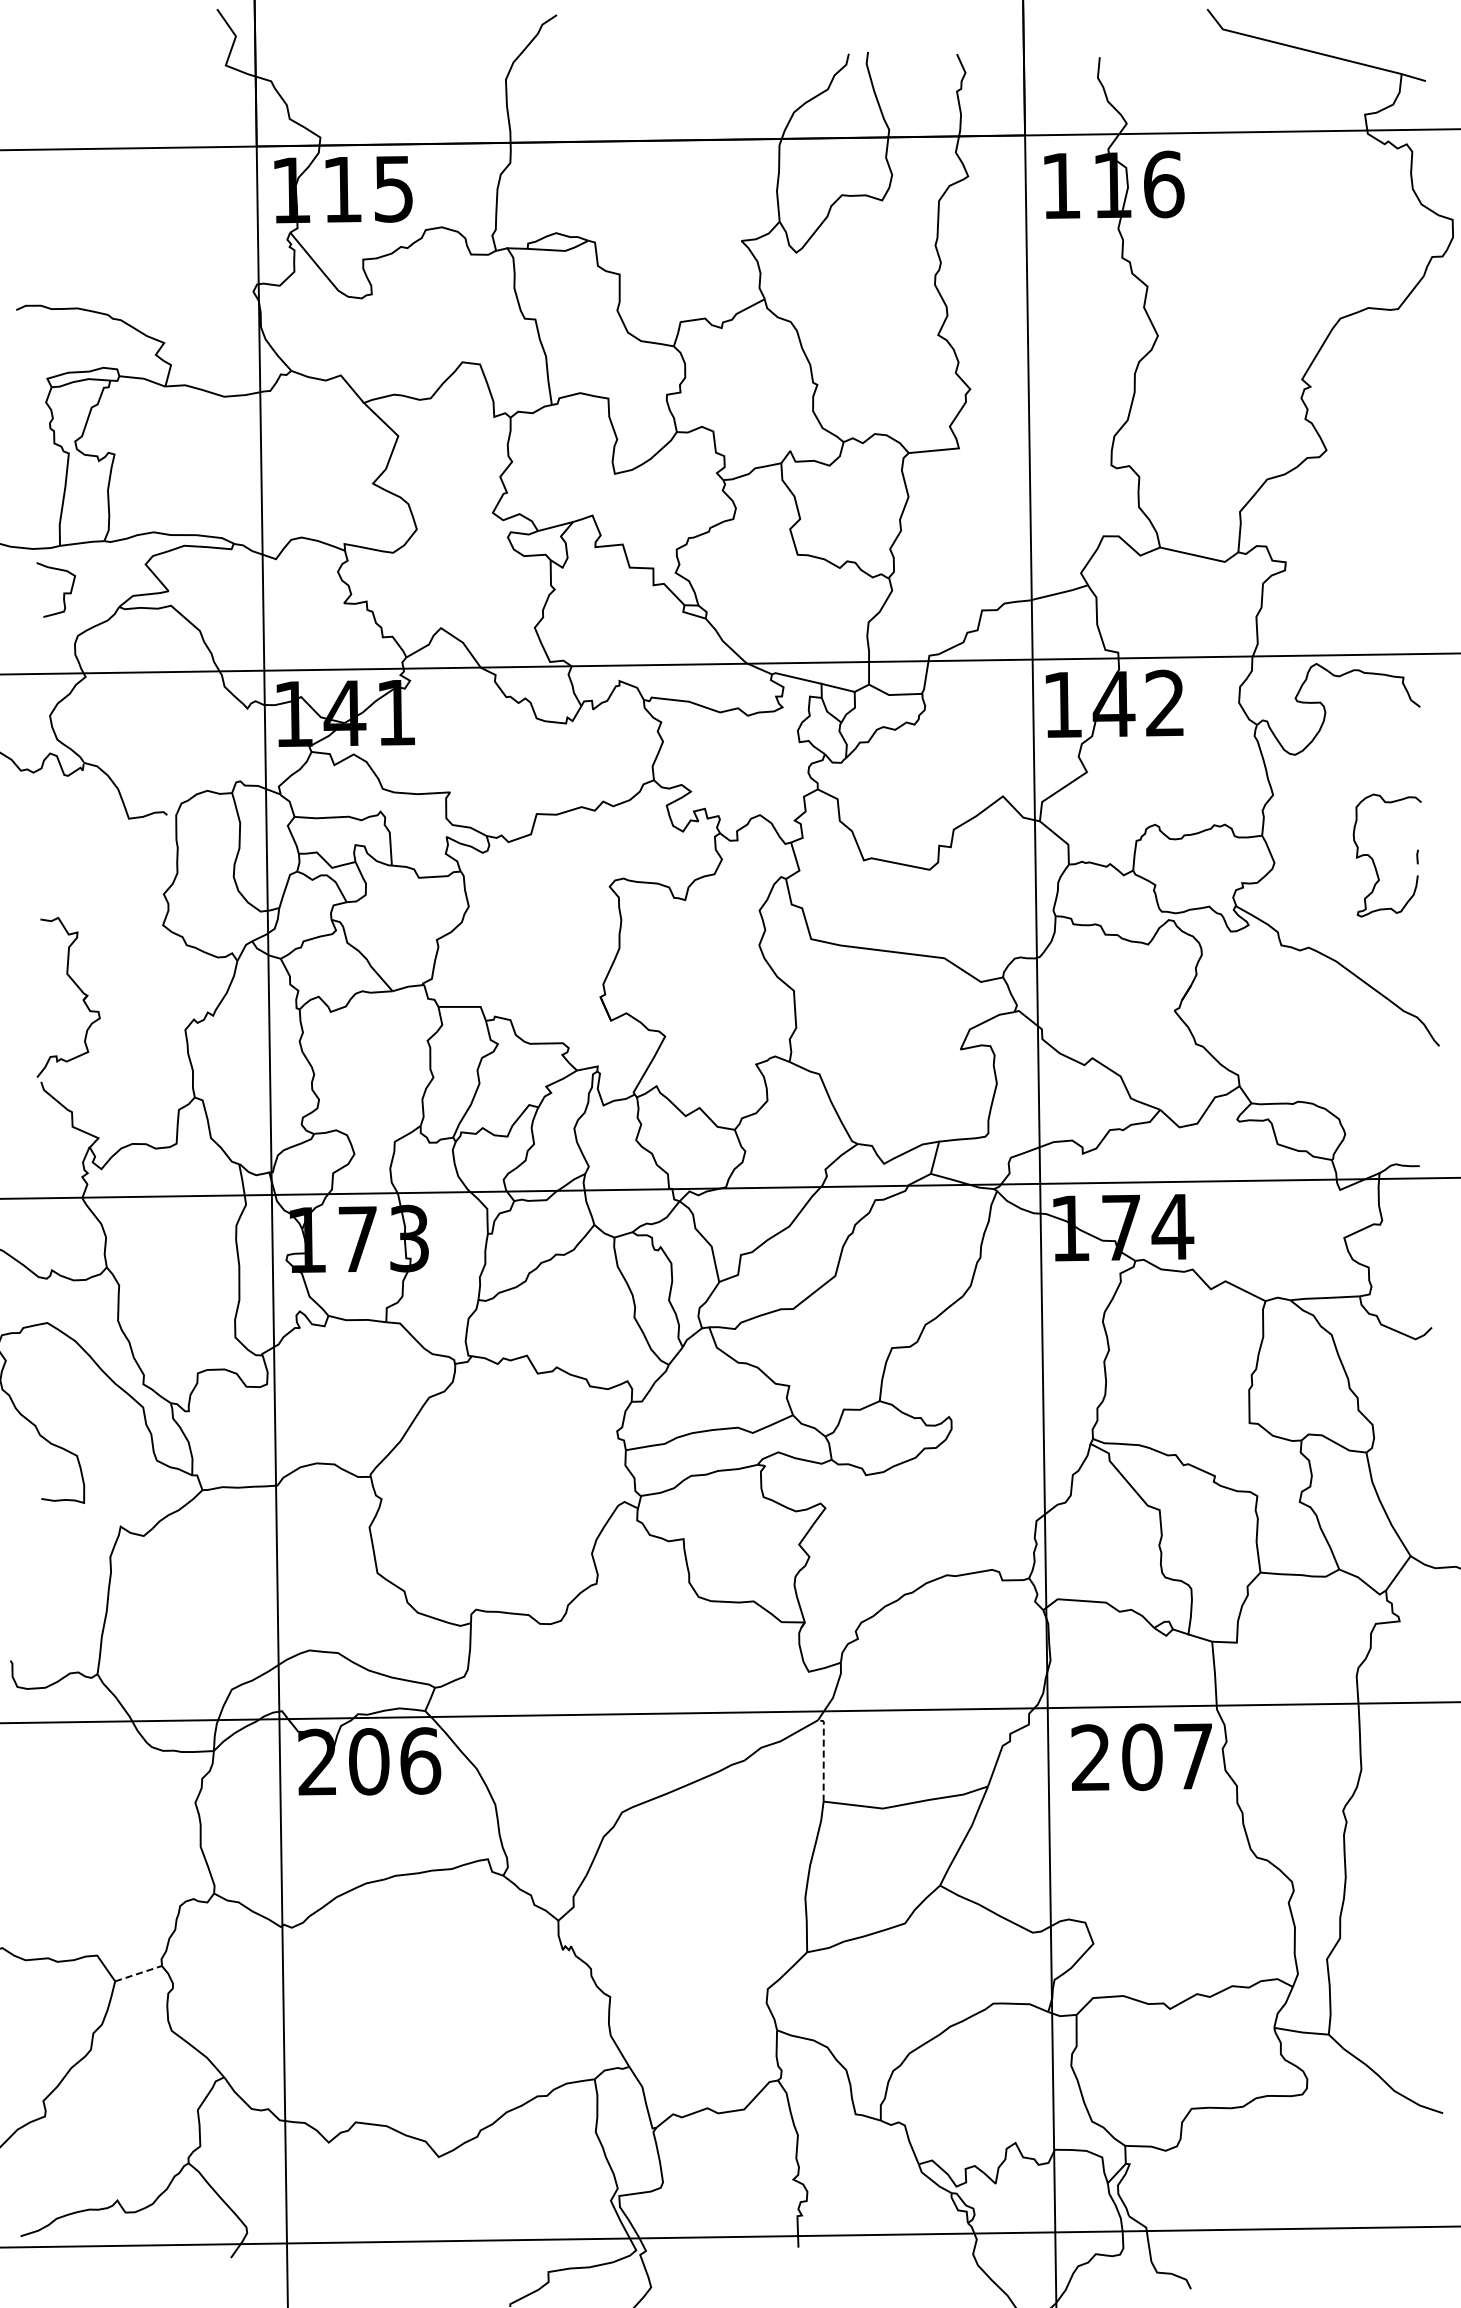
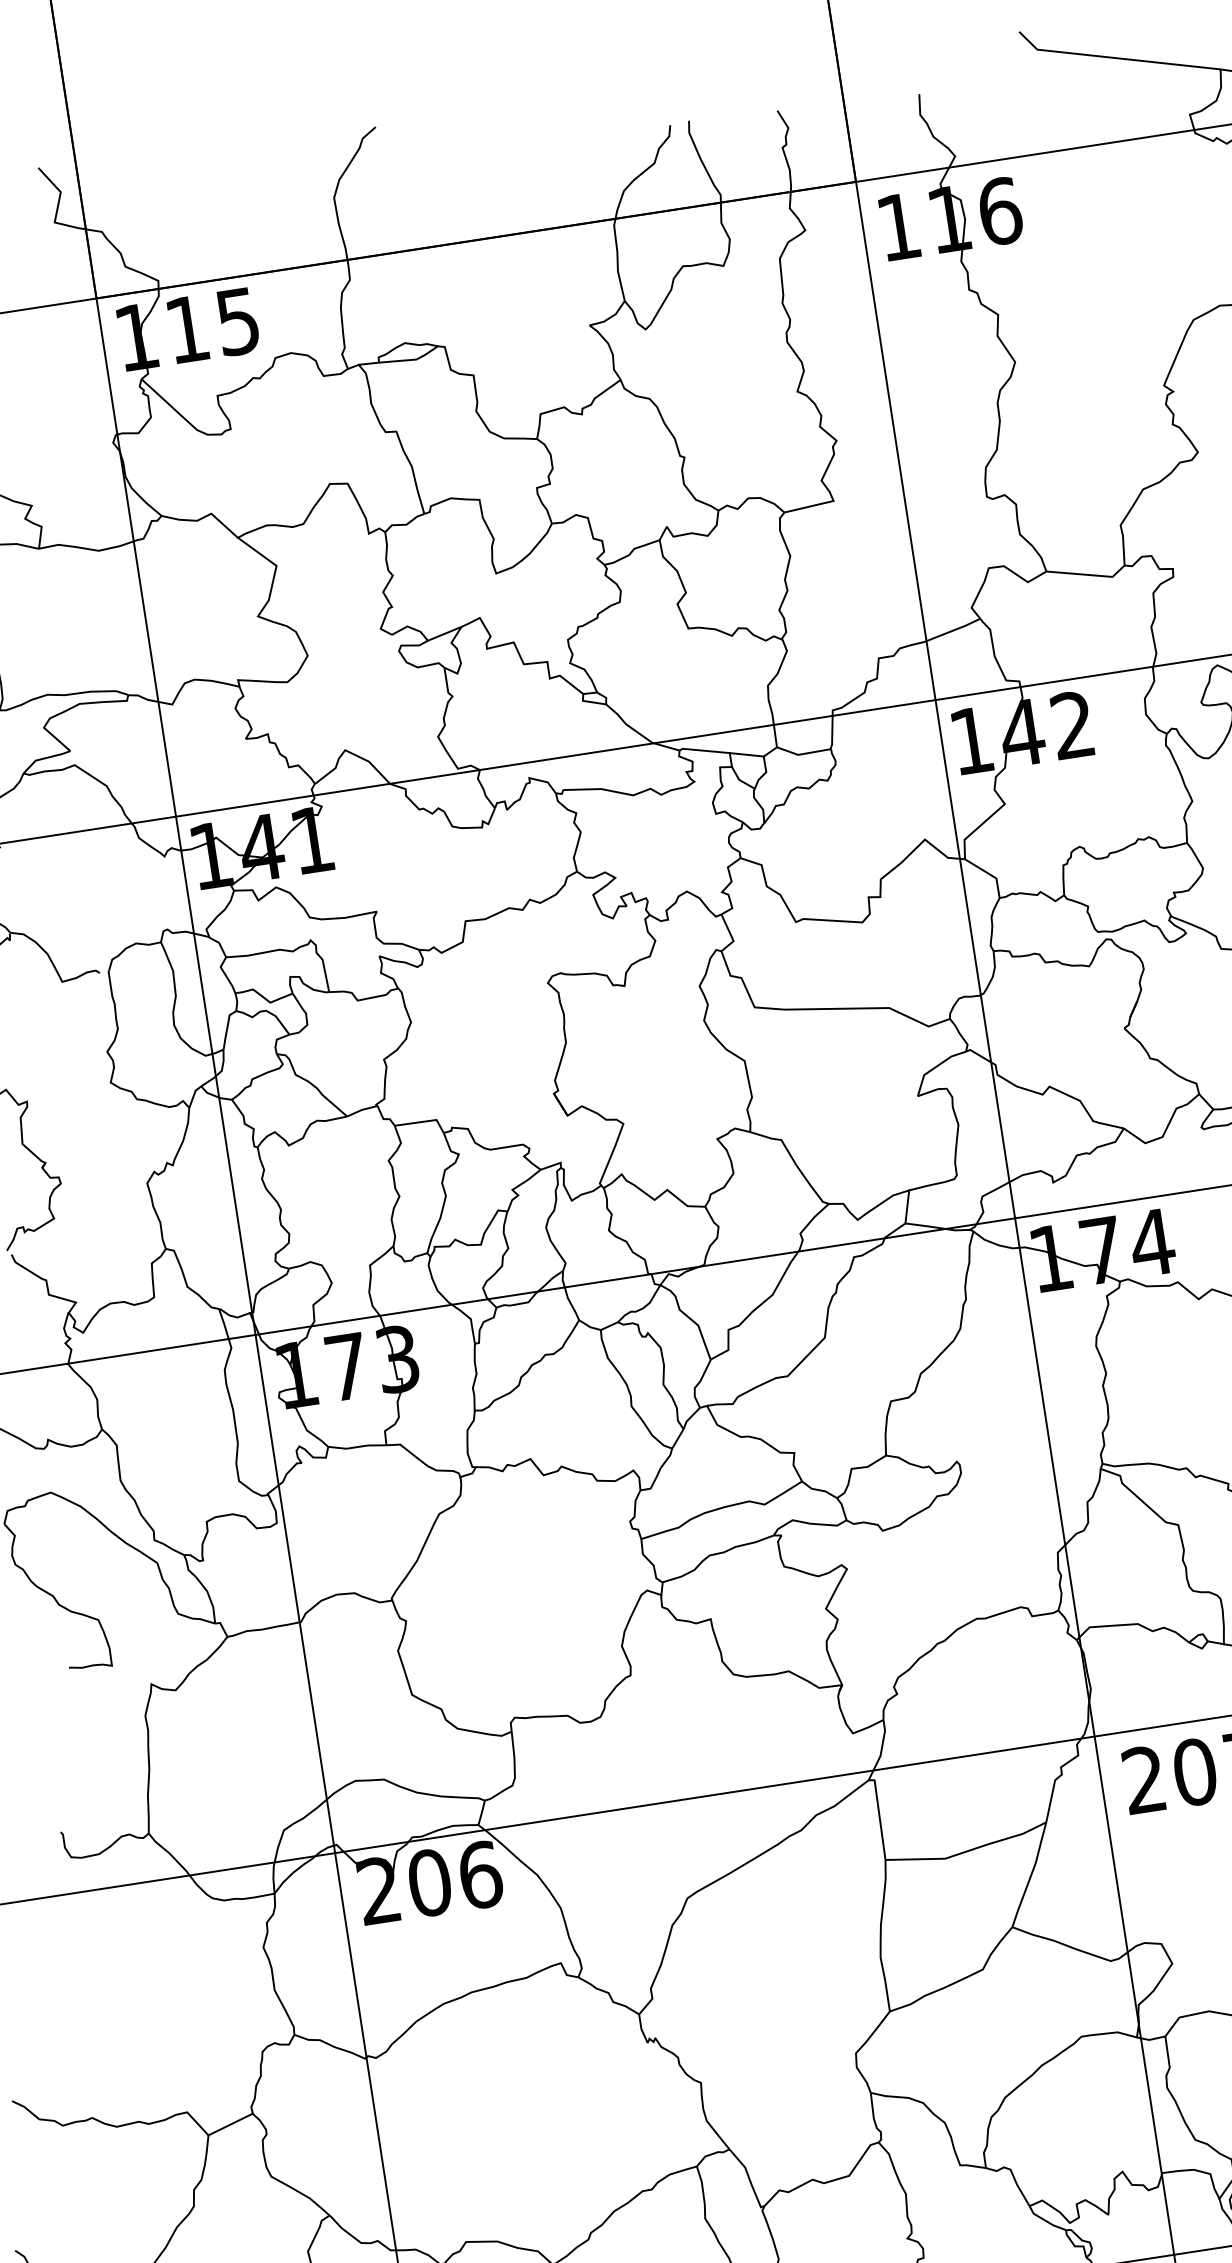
line: (823, 1757) -> (879, 1816), dashed -> solid
line: (138, 1973) -> (230, 2124), dashed -> solid

